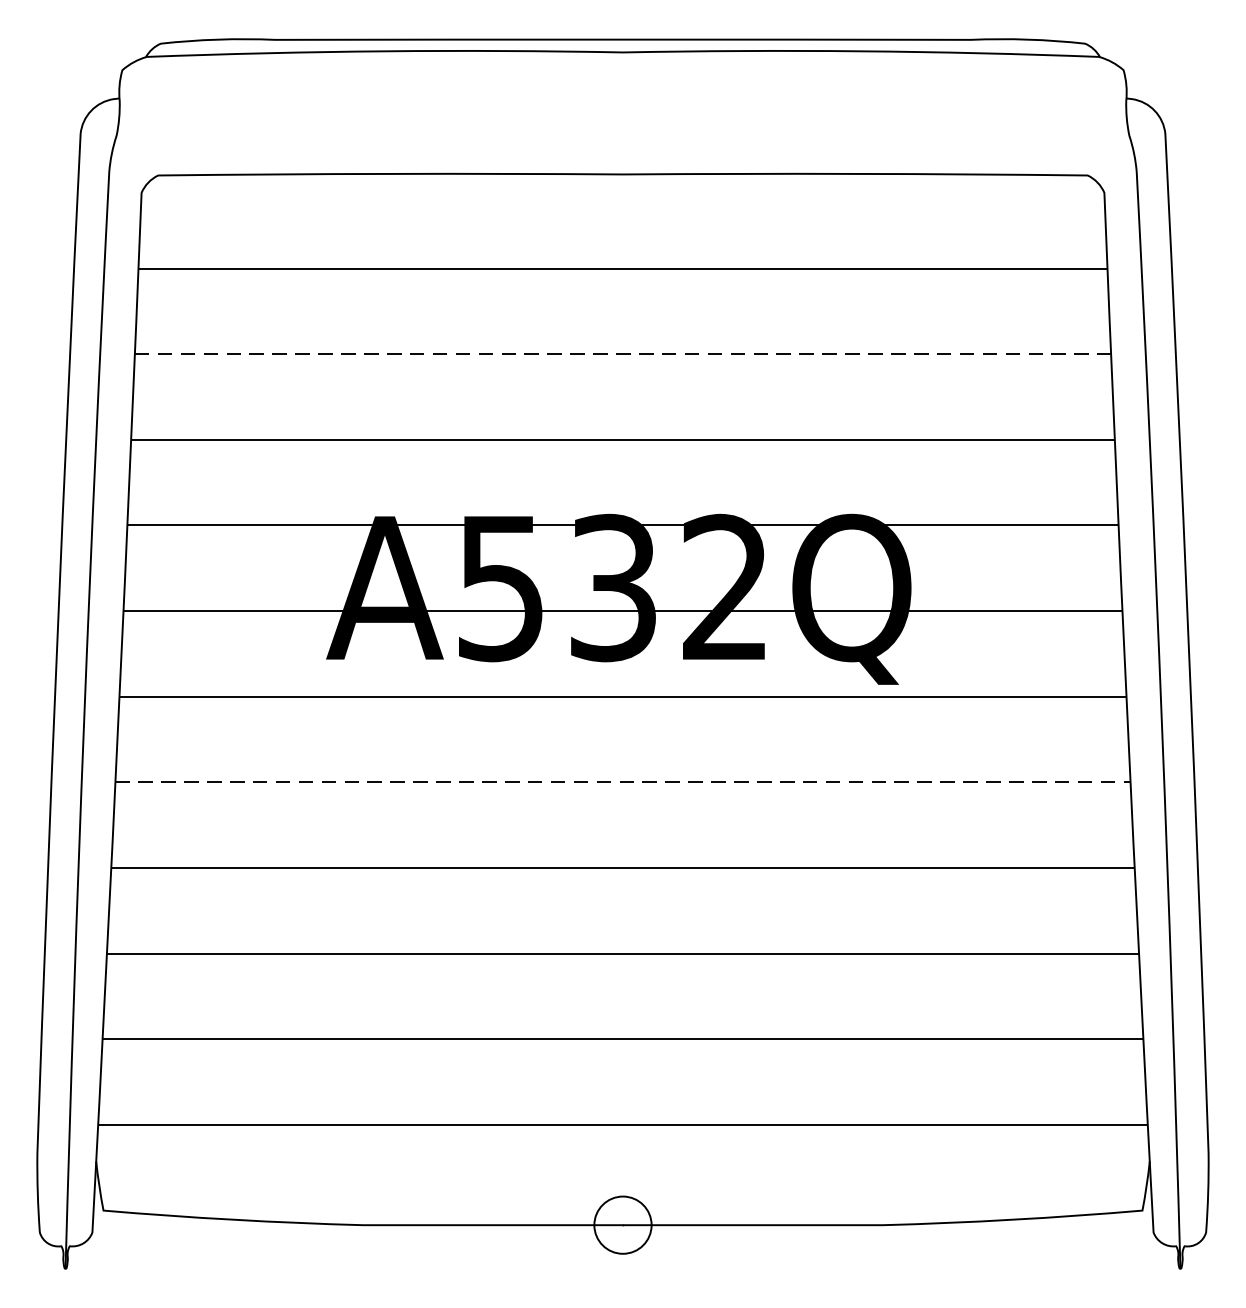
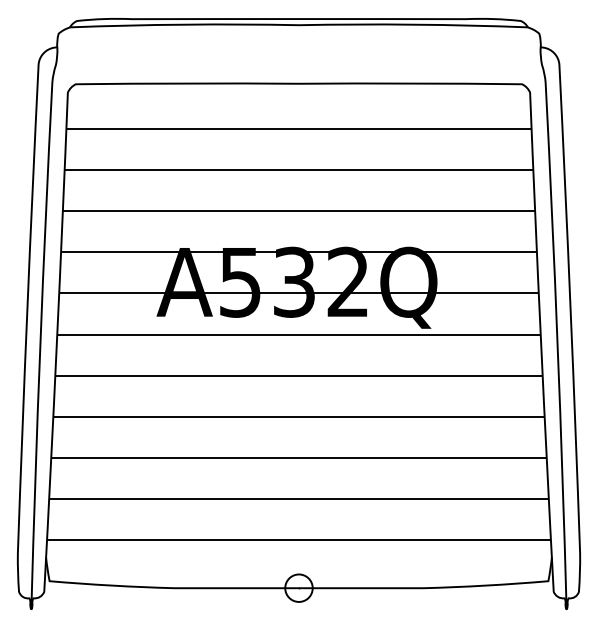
line: (624, 355) -> (299, 170), dashed -> solid
line: (624, 782) -> (299, 375), dashed -> solid

